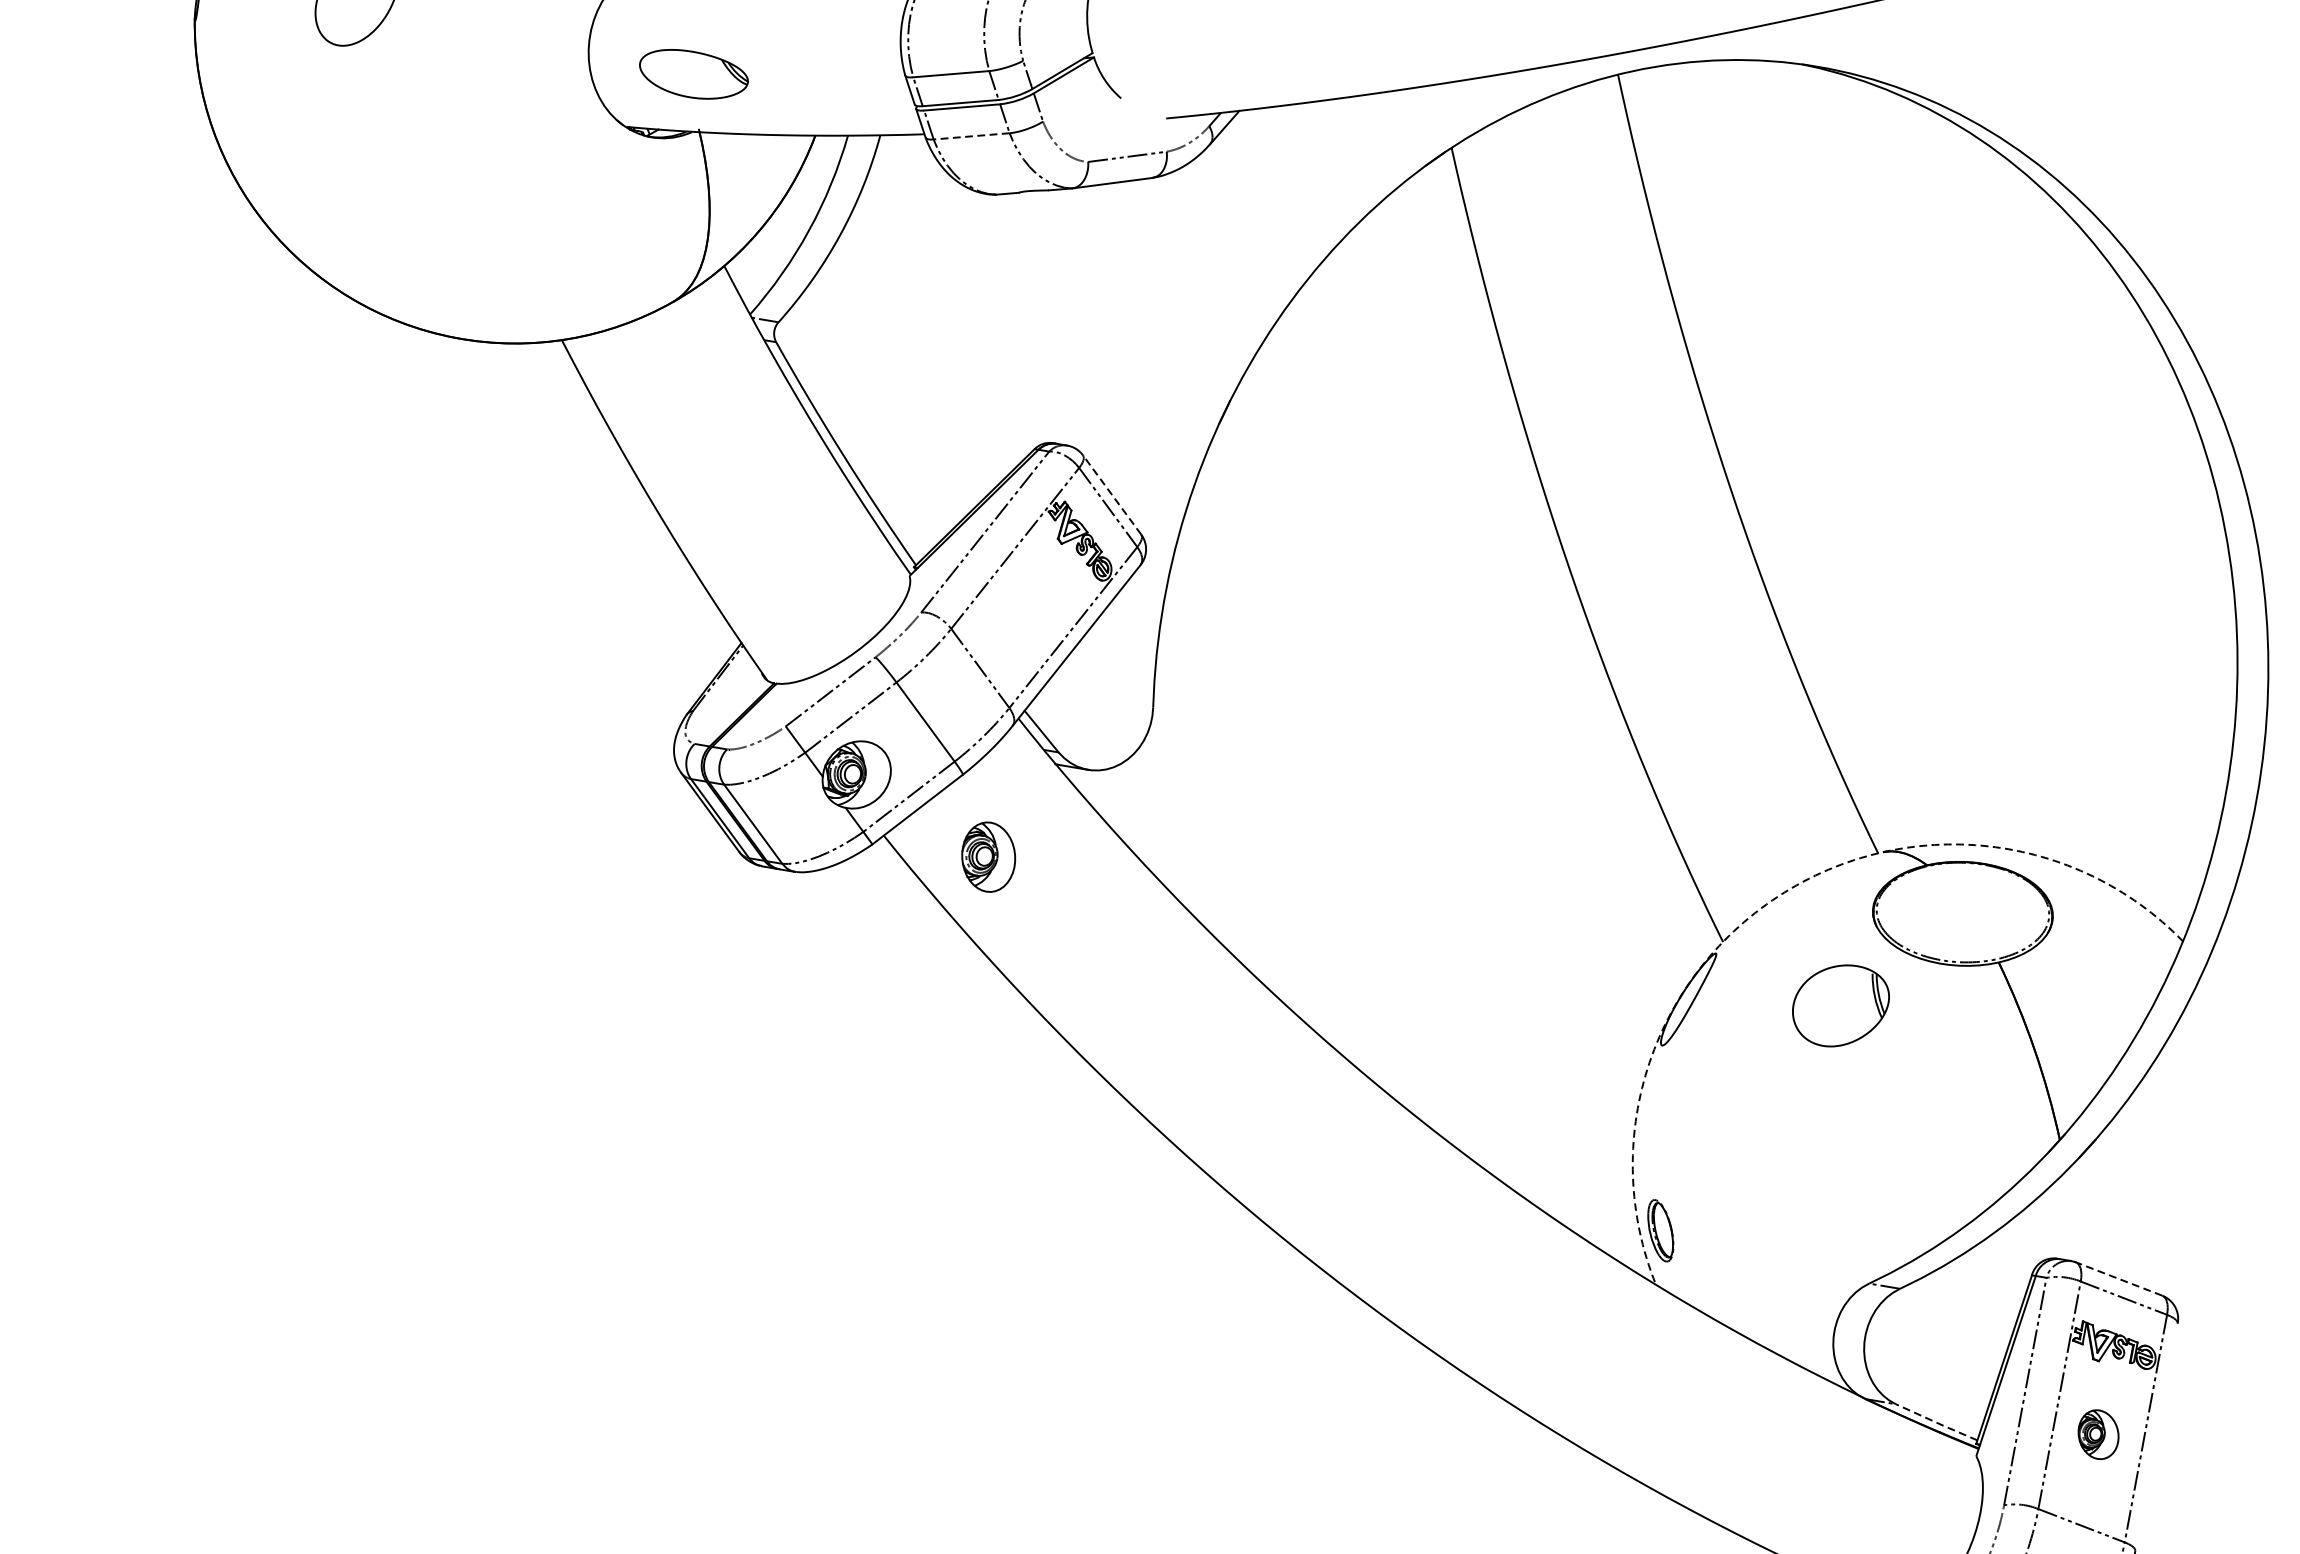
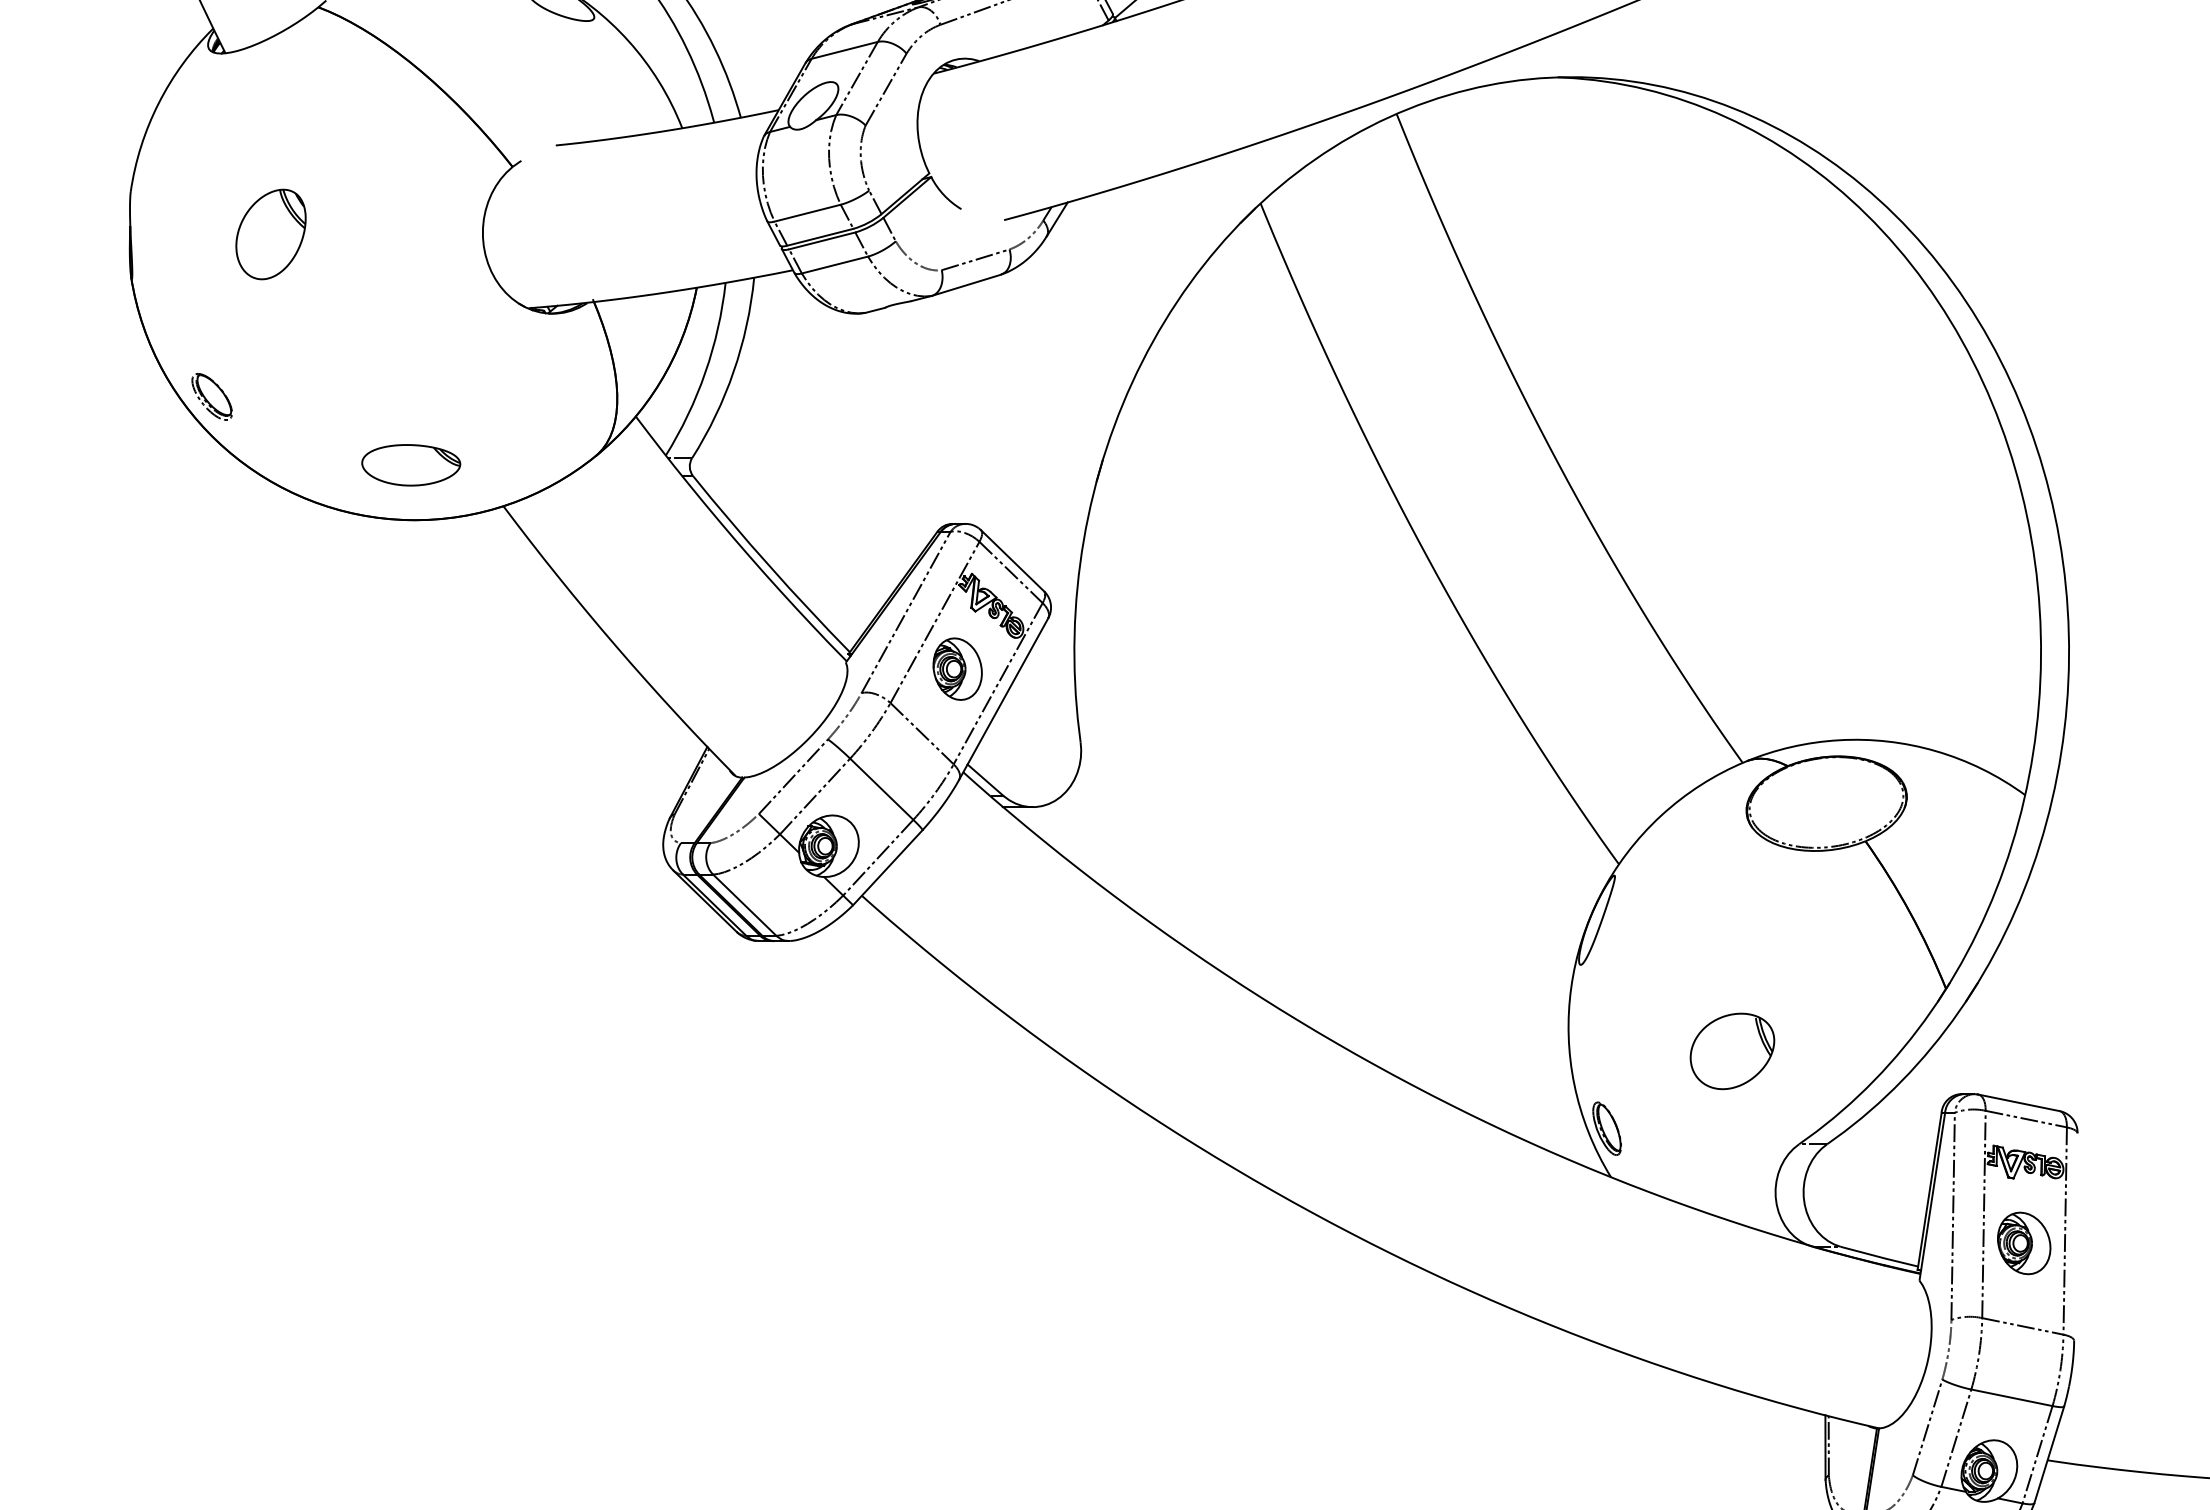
part: (693, 75) -> (411, 465), moved
line: (971, 136) -> (834, 265), dashed -> solid
part: (260, 164) -> (211, 396), added
line: (1112, 494) -> (1012, 560), dashed -> solid
part: (988, 856) -> (957, 668), moved
arc: (1778, 896) -> (1661, 815), dashed -> solid
part: (1840, 1006) -> (1732, 1051), moved
line: (2118, 1278) -> (2018, 1102), dashed -> solid
line: (1937, 1423) -> (1880, 1257), dashed -> solid
part: (2098, 1434) -> (2024, 1243), size x1.43

